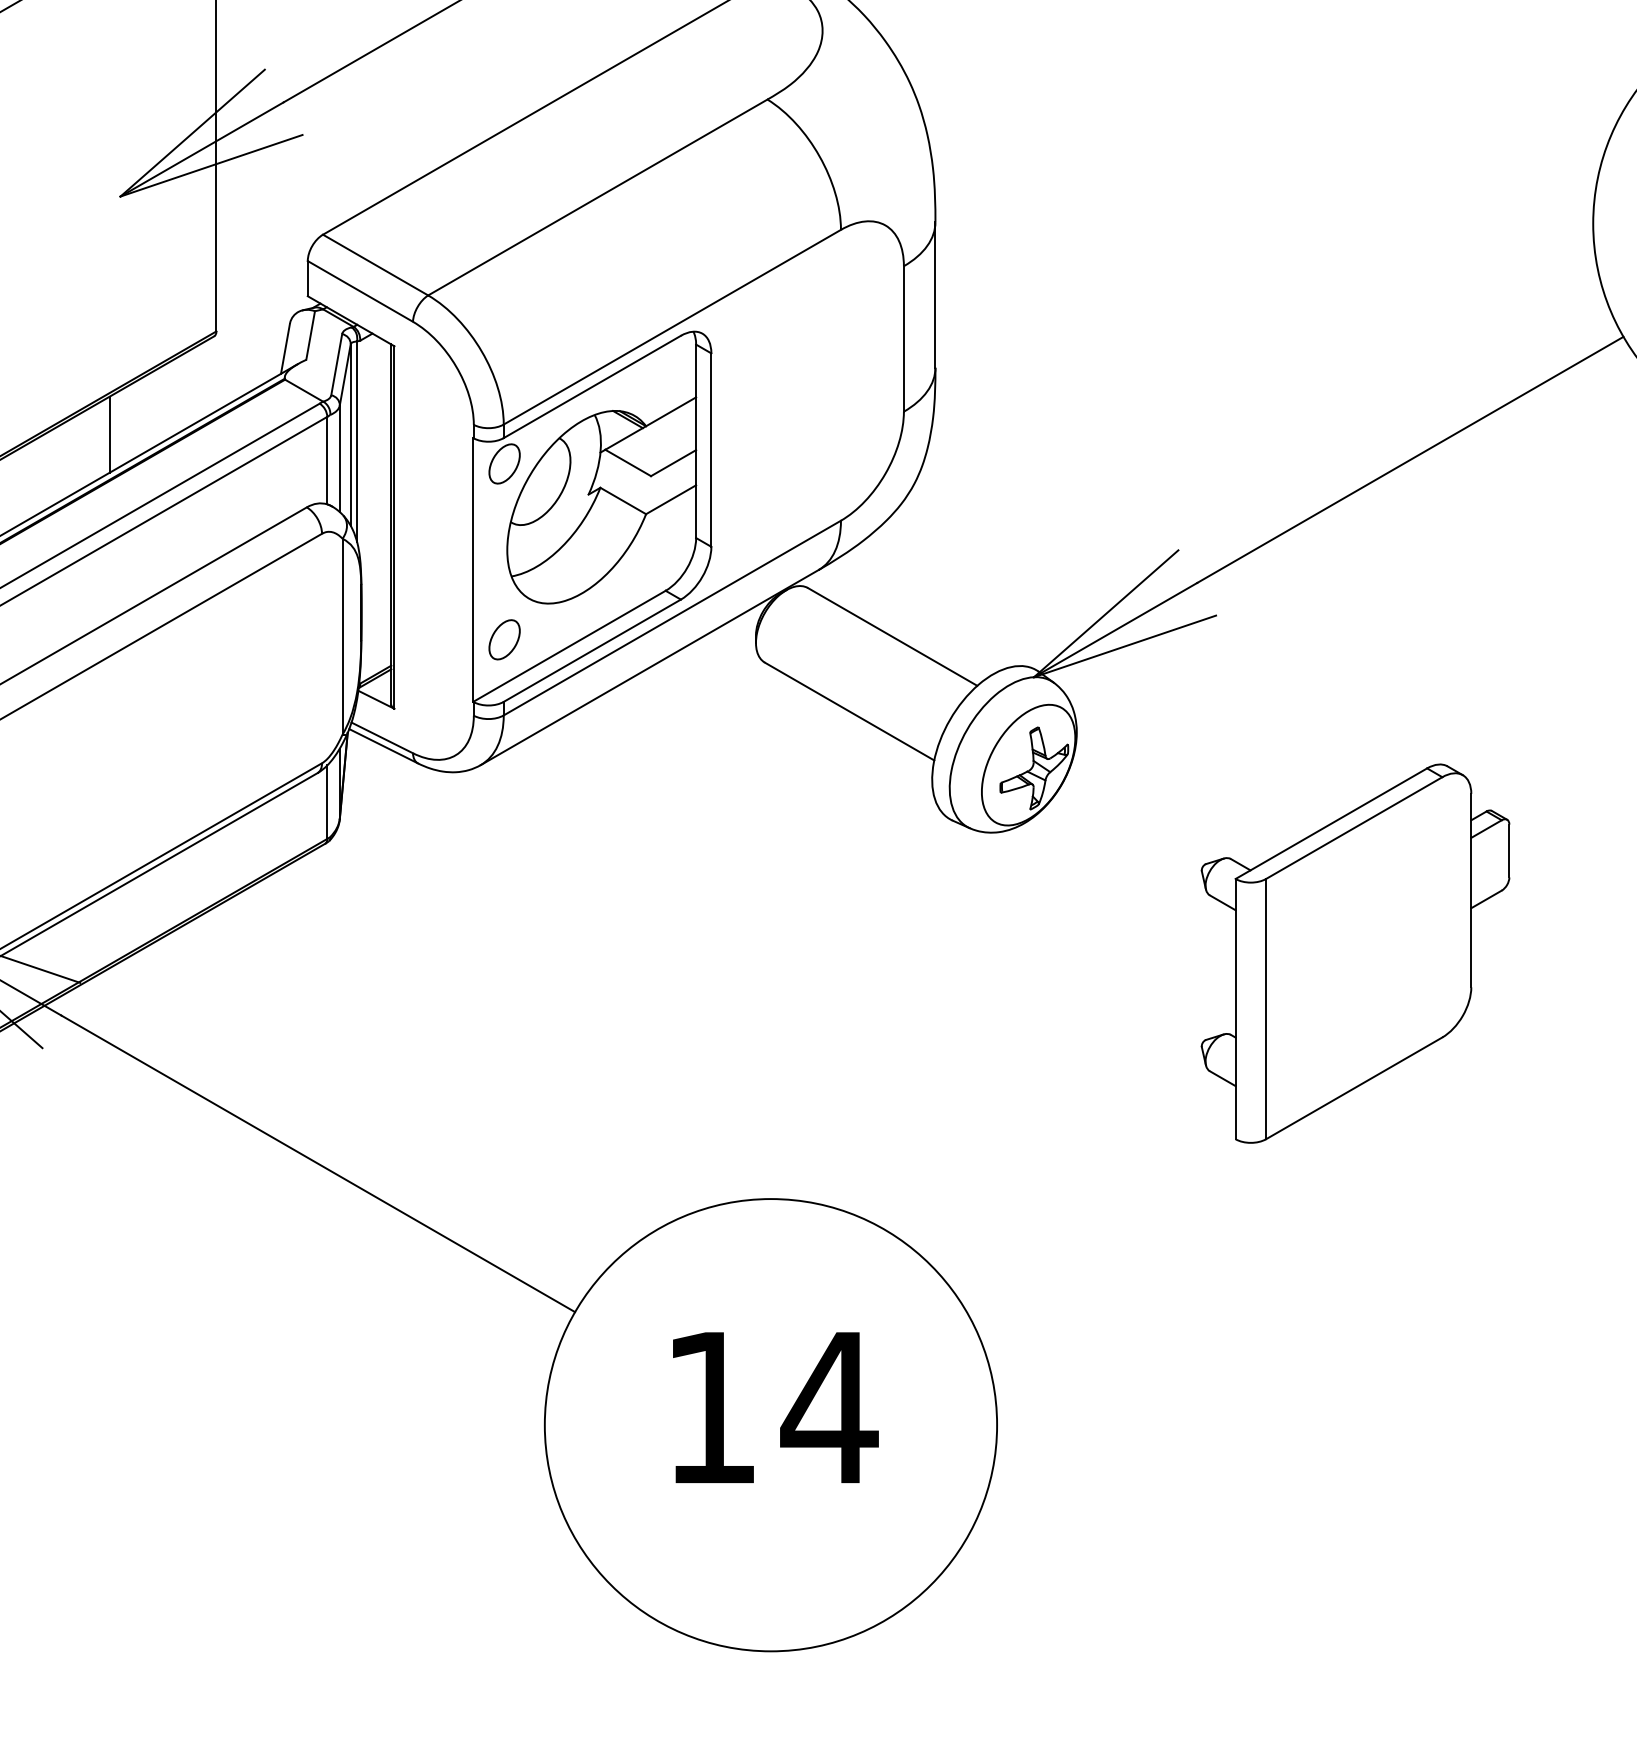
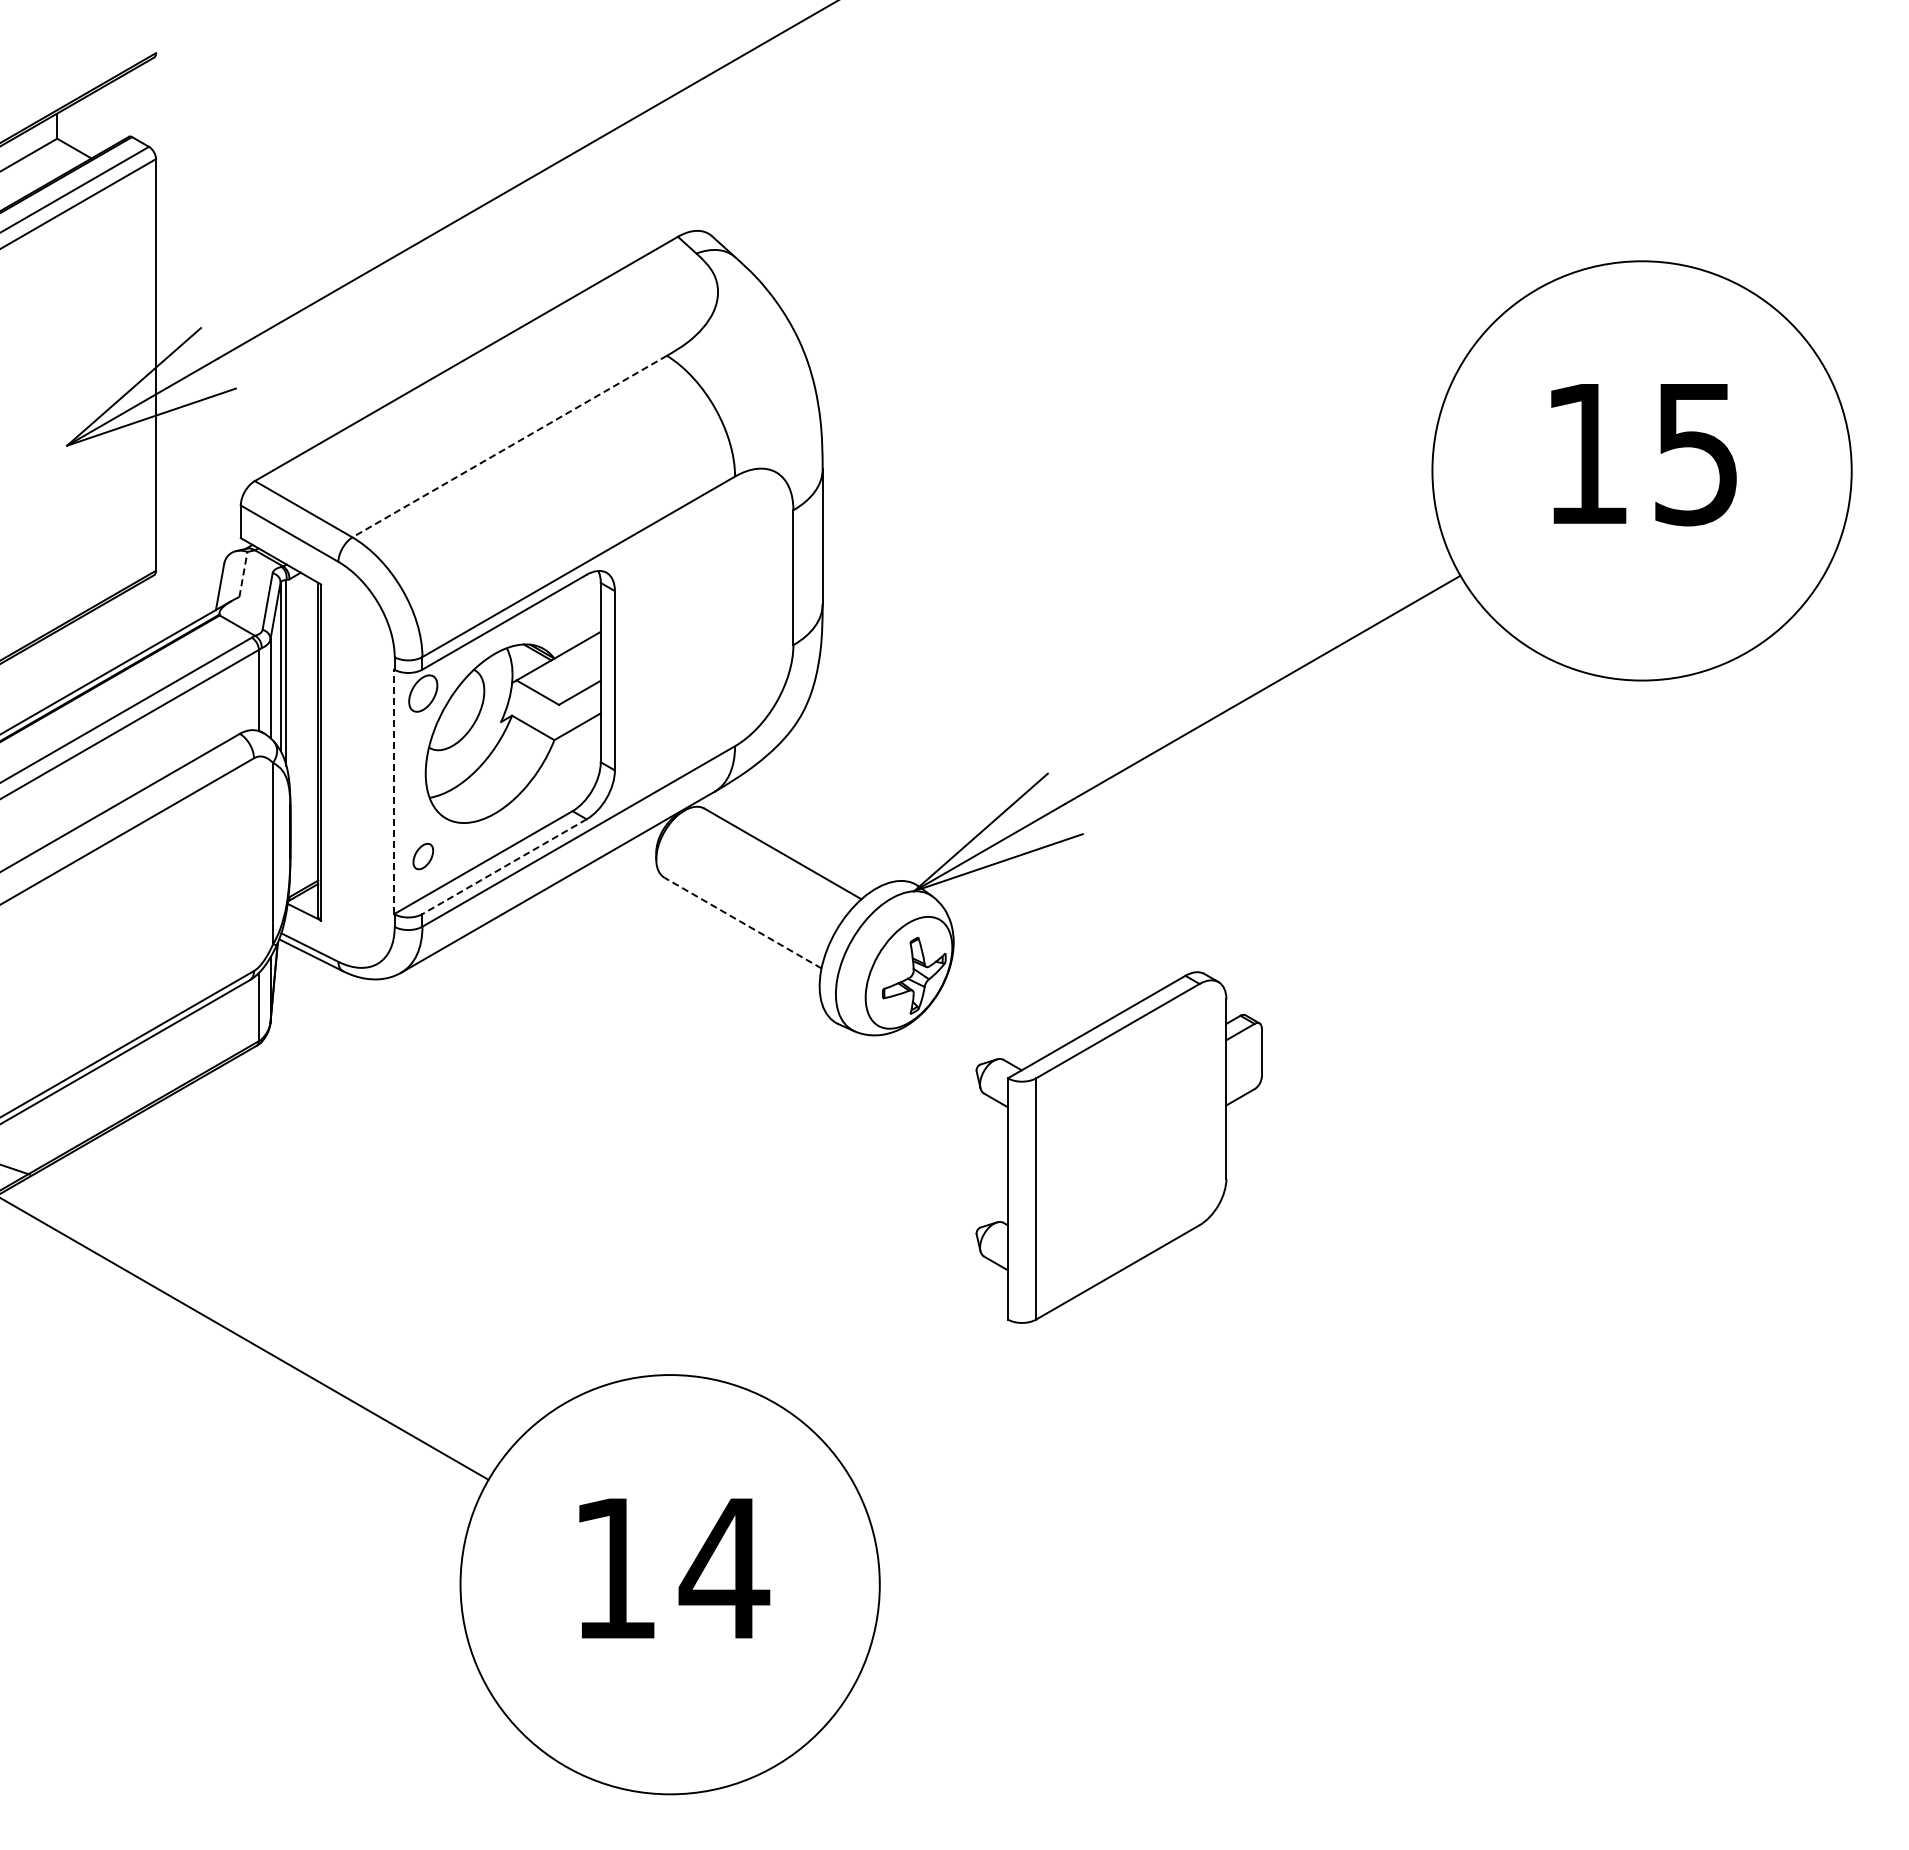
line: (597, 197) -> (509, 446), solid -> dashed
line: (310, 335) -> (243, 574), solid -> dashed
line: (110, 434) -> (57, 666), removed
line: (473, 569) -> (394, 791), solid -> dashed
part: (504, 639) -> (423, 856), size x0.7
line: (592, 650) -> (504, 866), solid -> dashed
line: (850, 711) -> (743, 923), solid -> dashed
part: (1354, 953) -> (1118, 1147), moved

